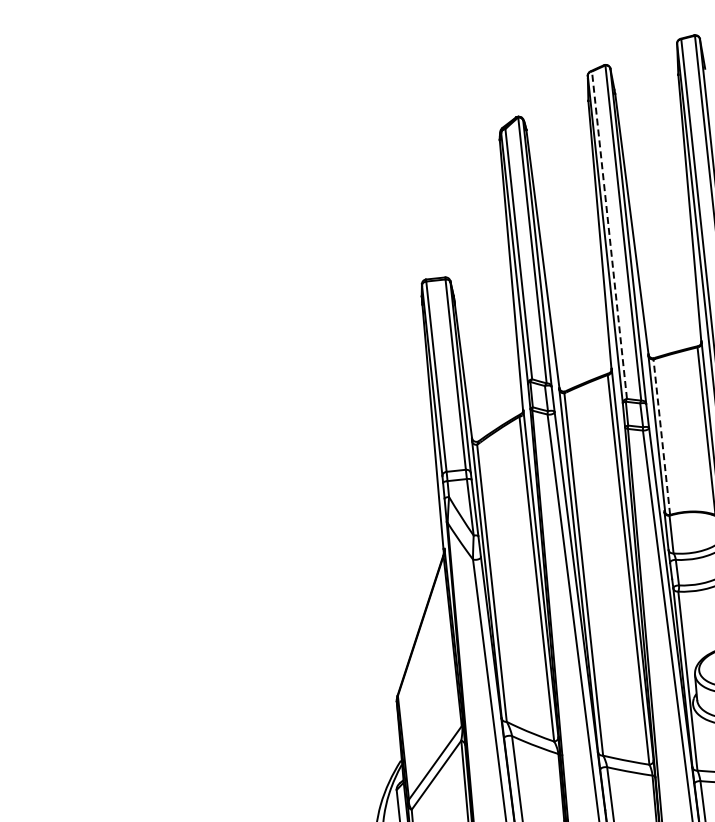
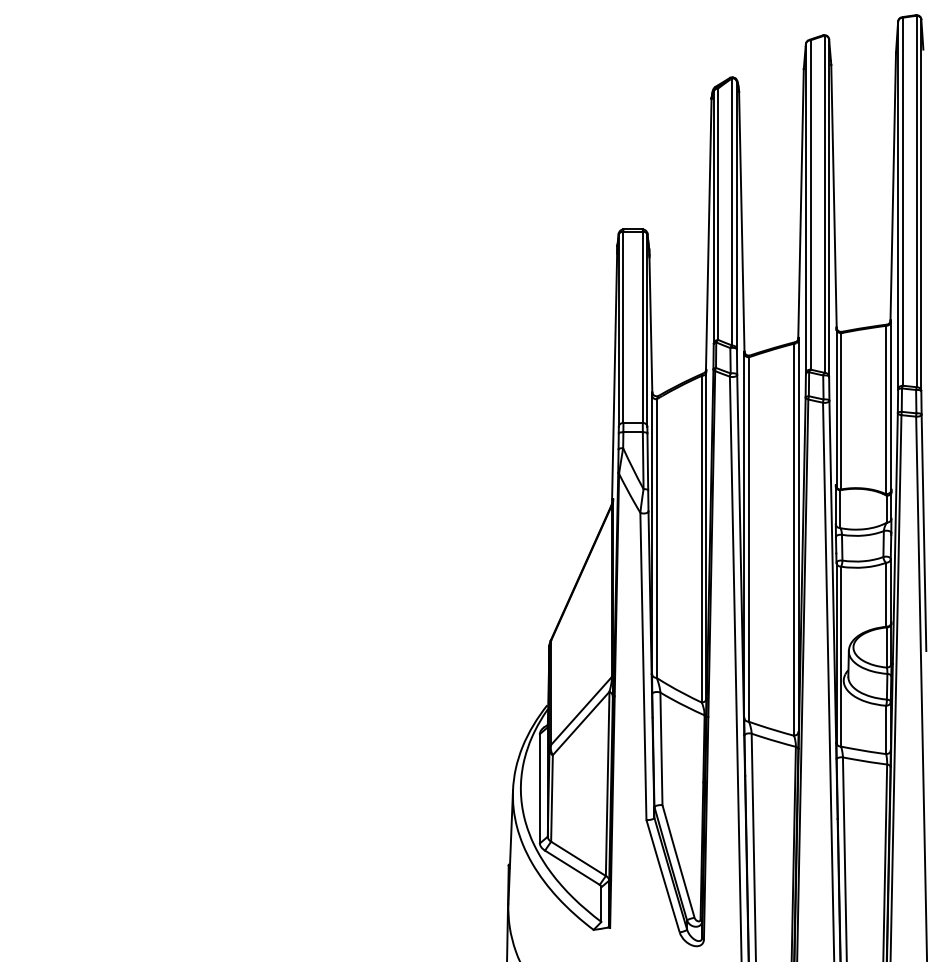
line: (609, 234) -> (810, 204), dashed -> solid
line: (662, 436) -> (841, 410), dashed -> solid

